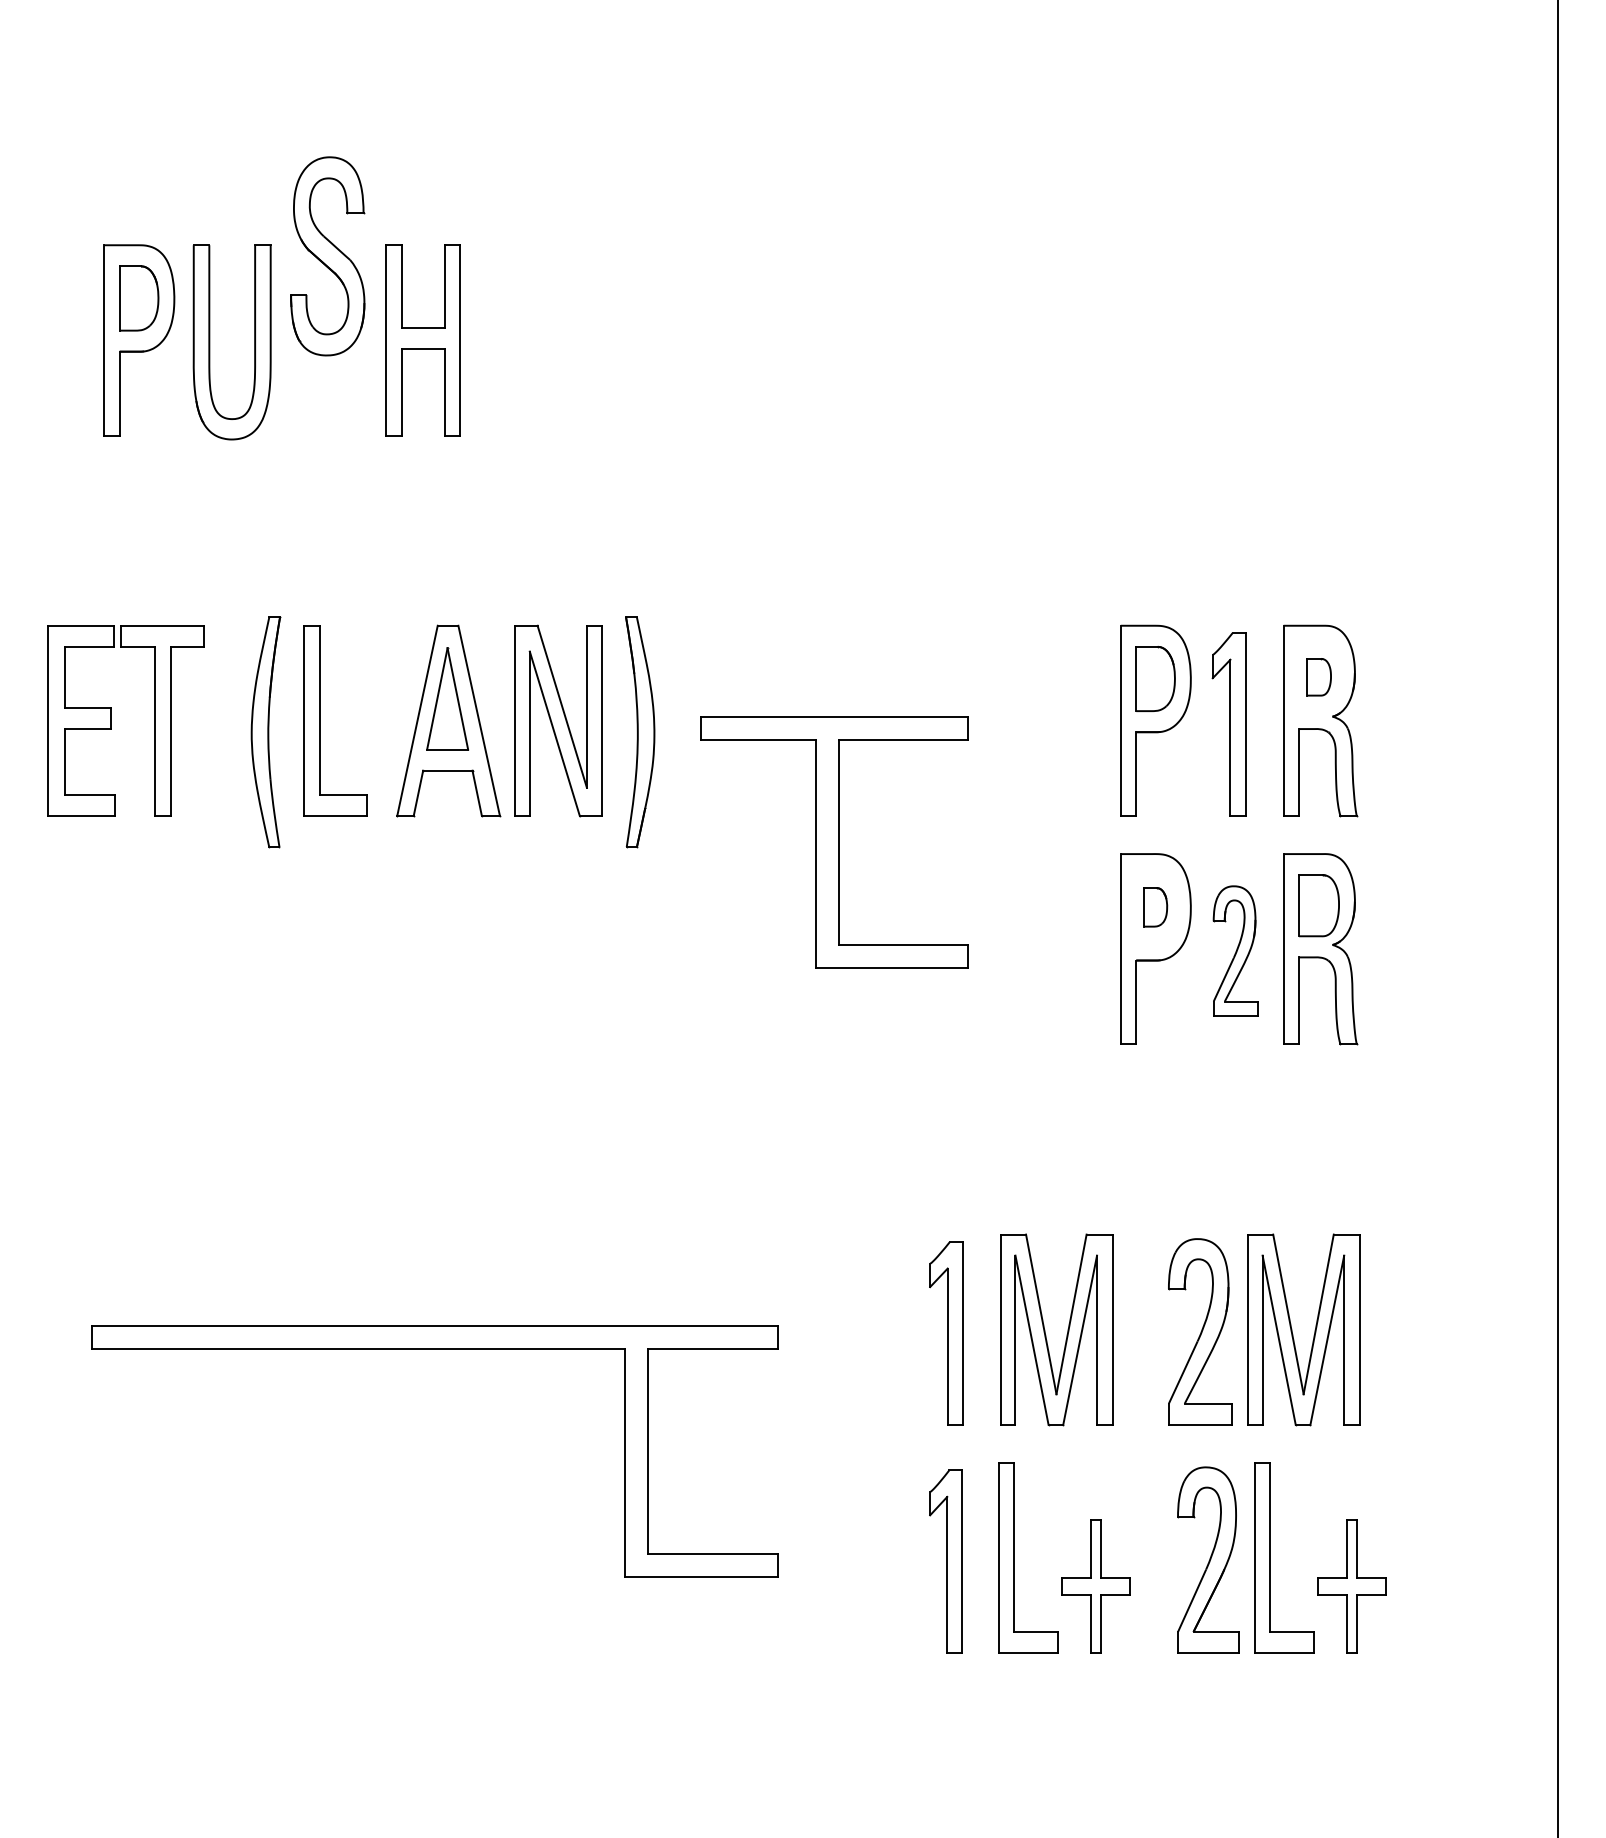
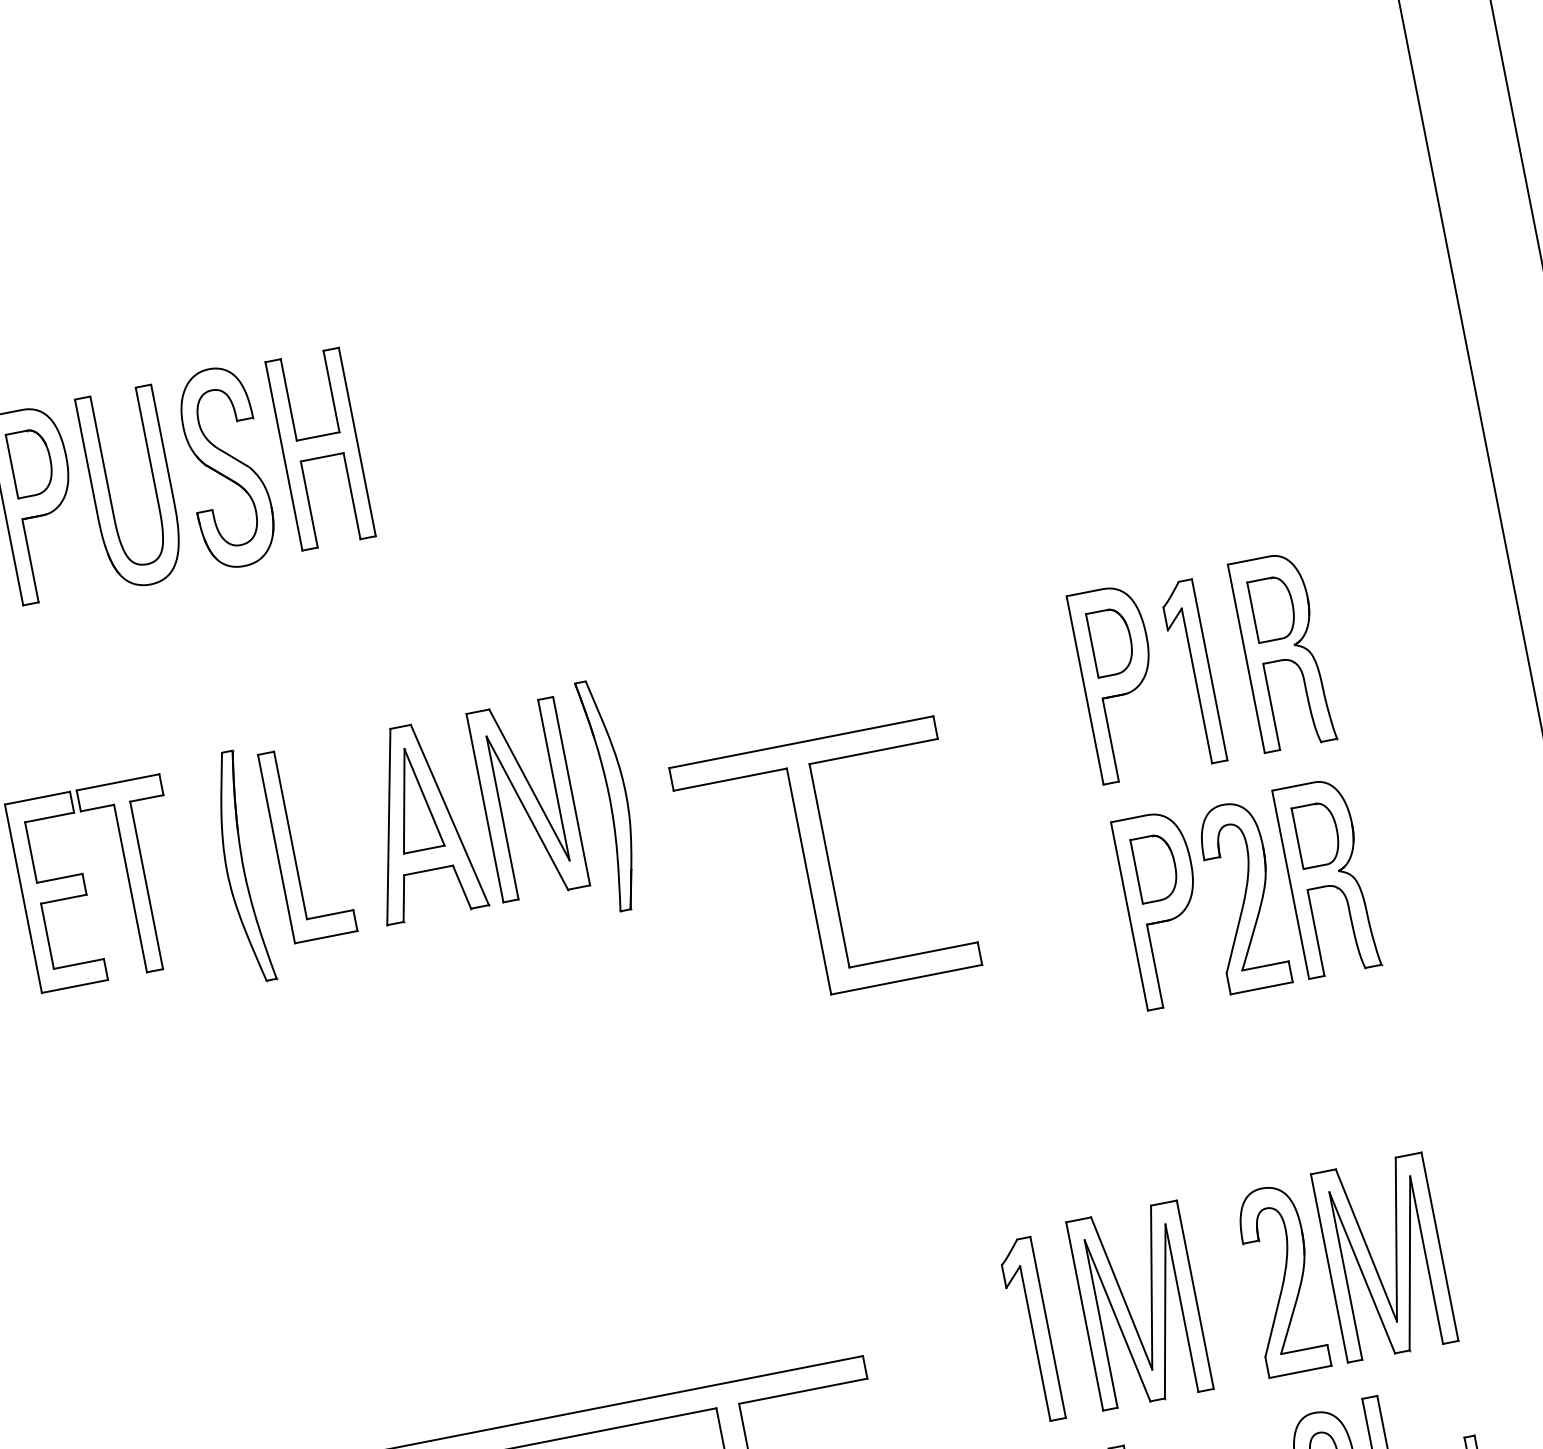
part: (327, 256) -> (225, 467), moved
part: (1318, 676) -> (1272, 608), size x1.67
part: (1155, 907) -> (1155, 868), size x1.67
part: (1235, 950) -> (1243, 895), size x1.43

